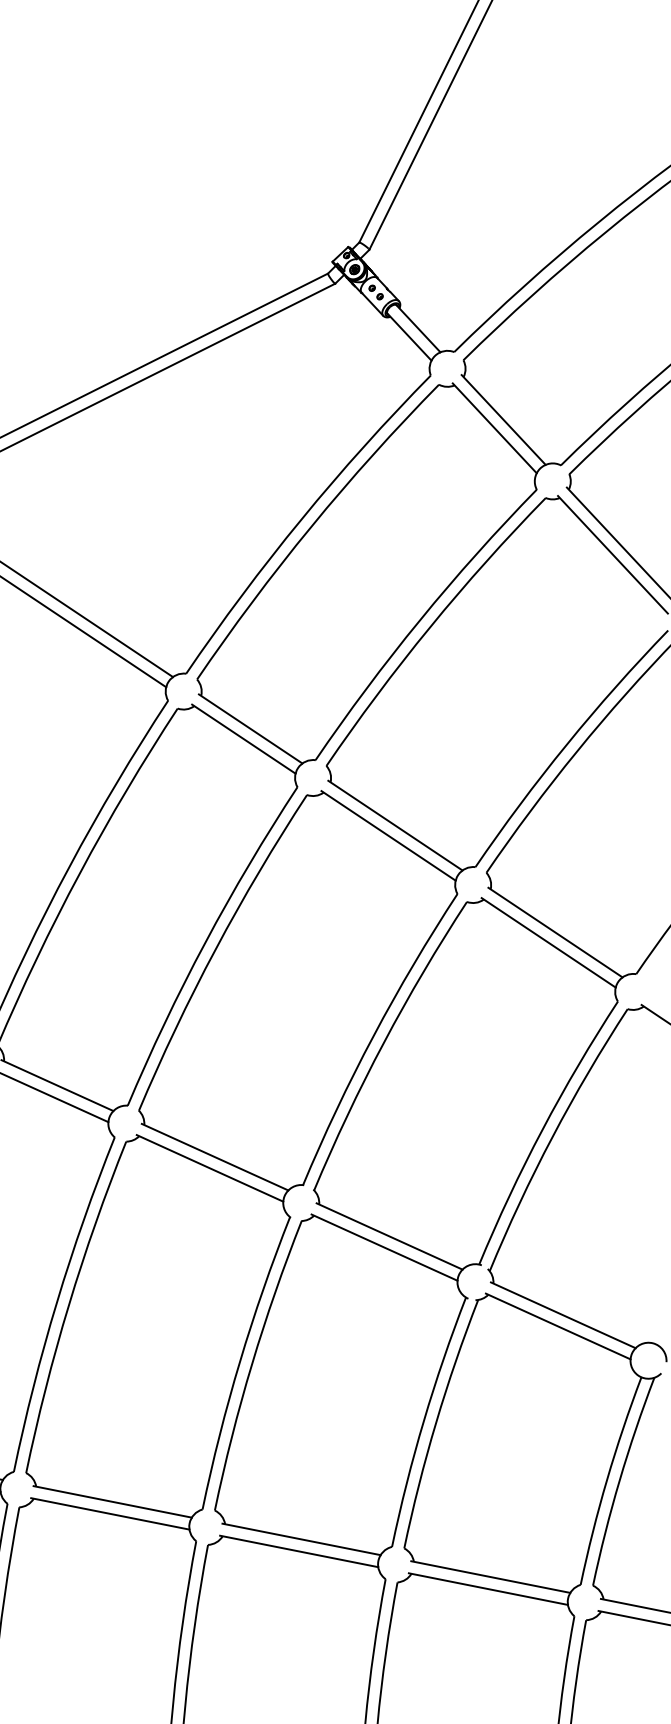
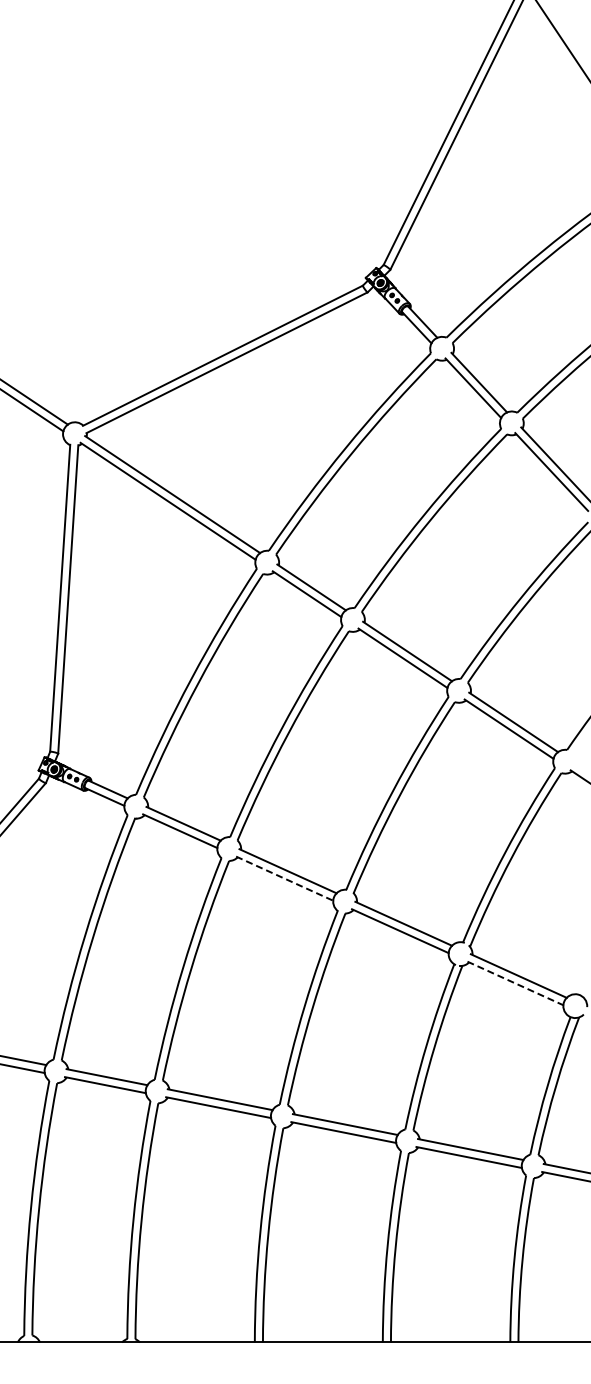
line: (211, 1168) -> (285, 878), solid -> dashed
line: (558, 1326) -> (515, 983), solid -> dashed

